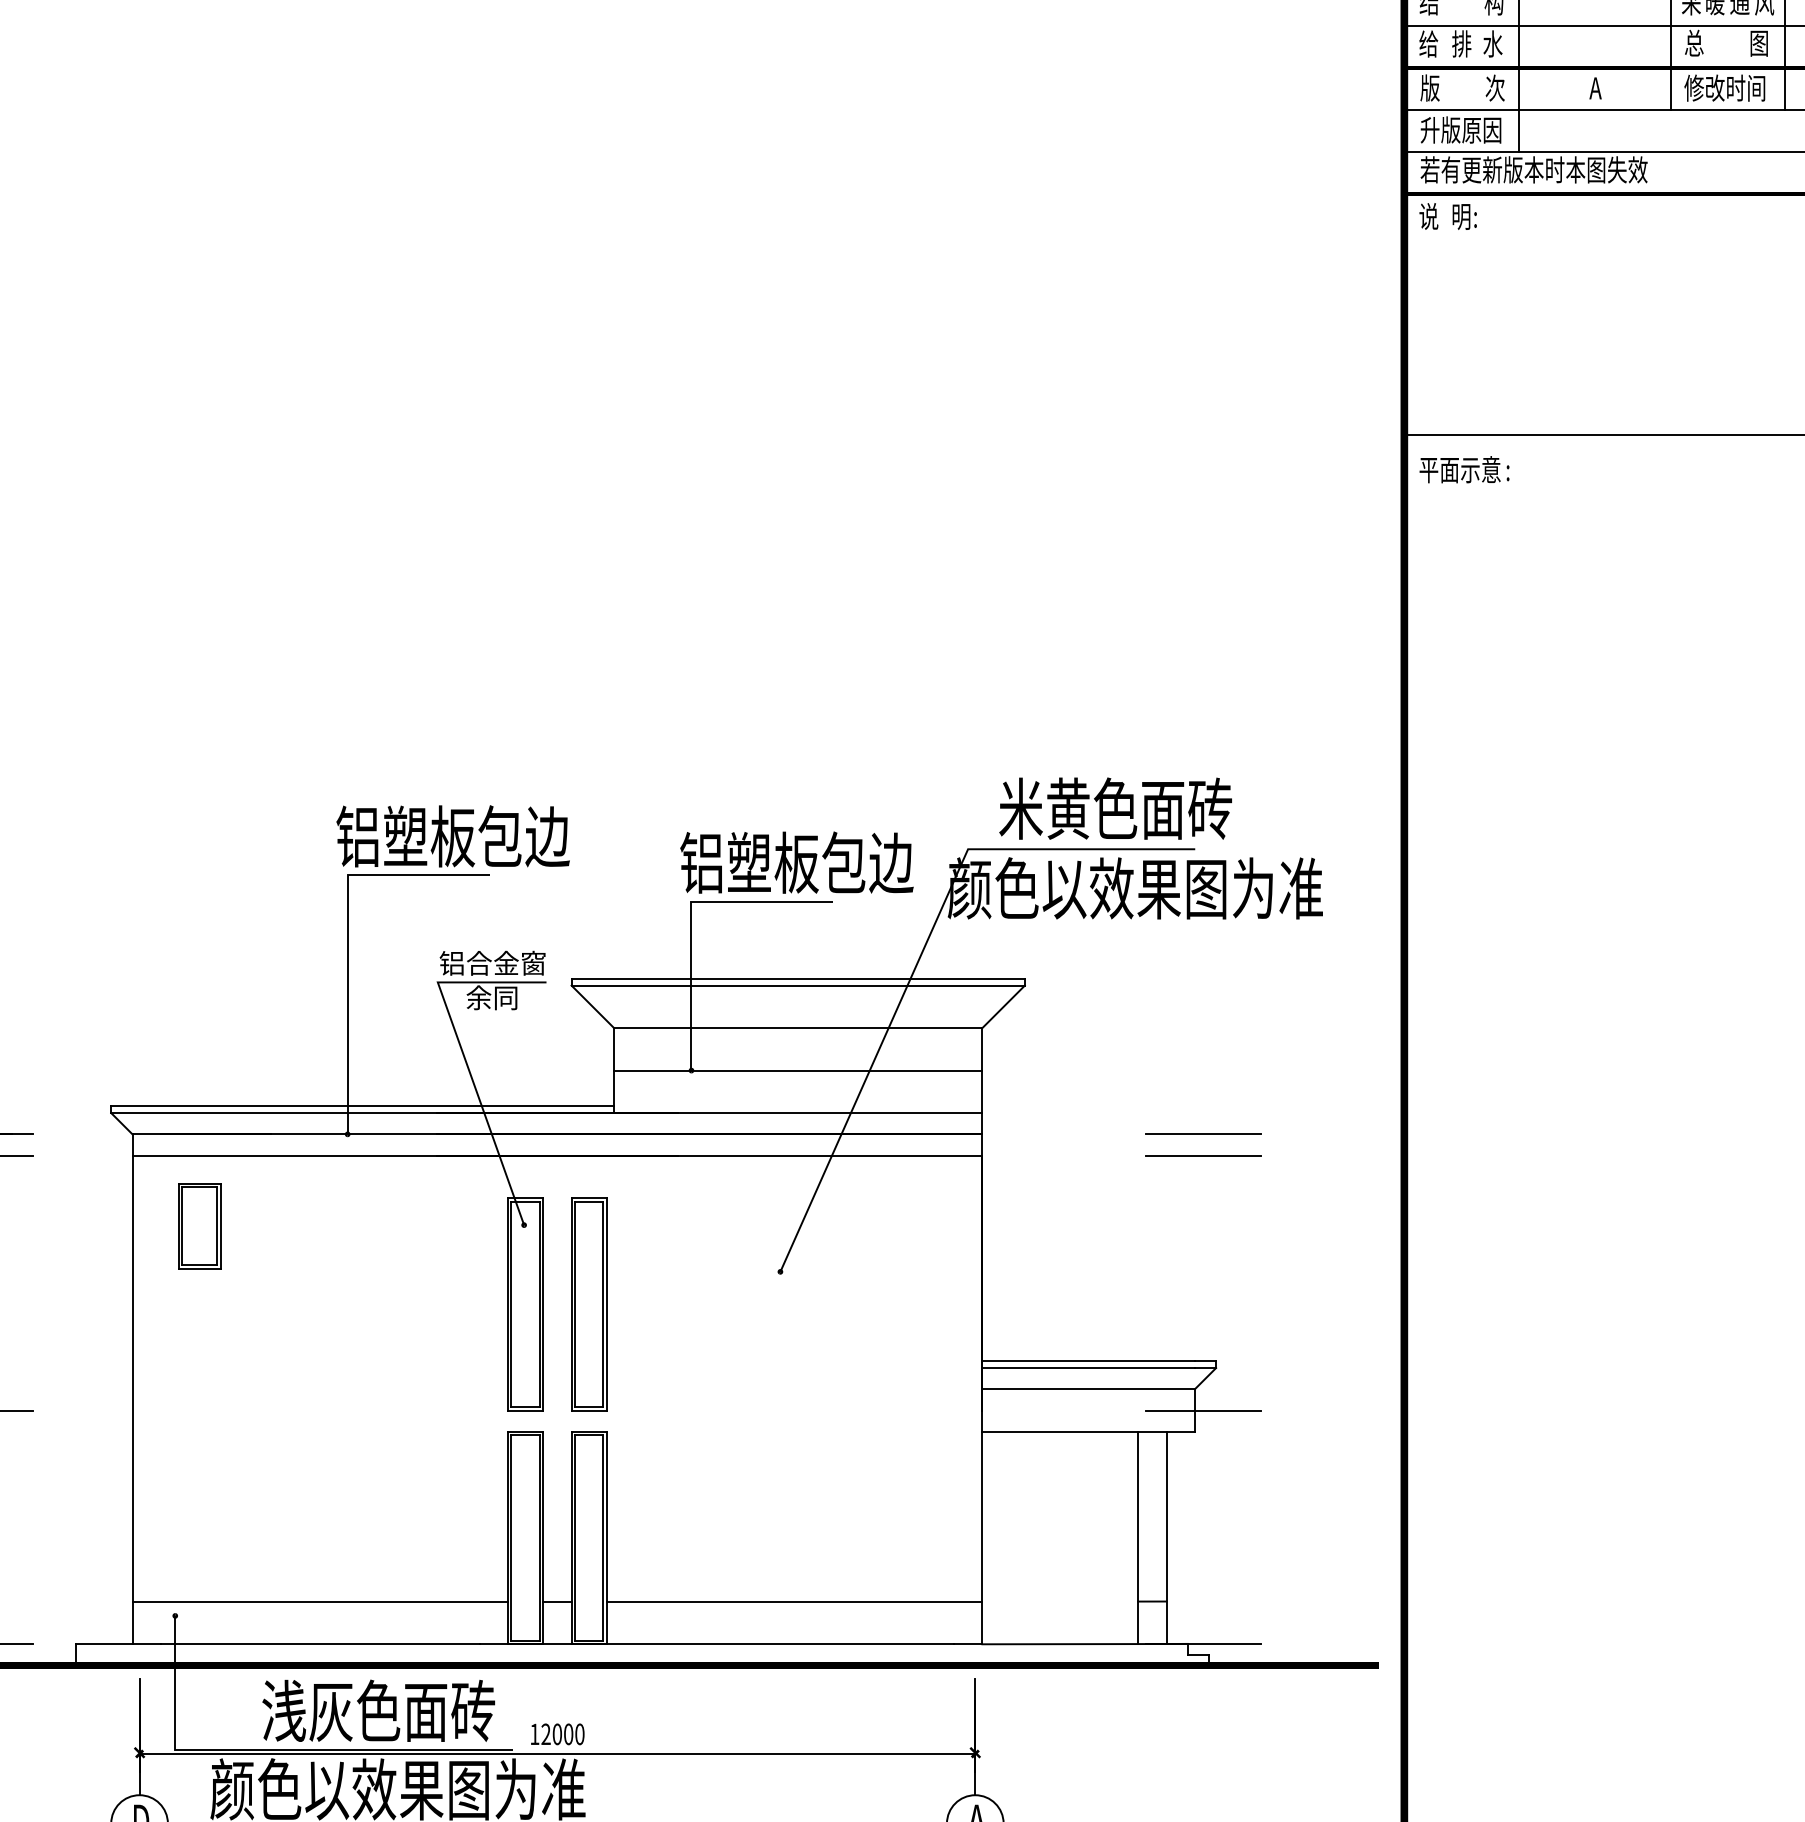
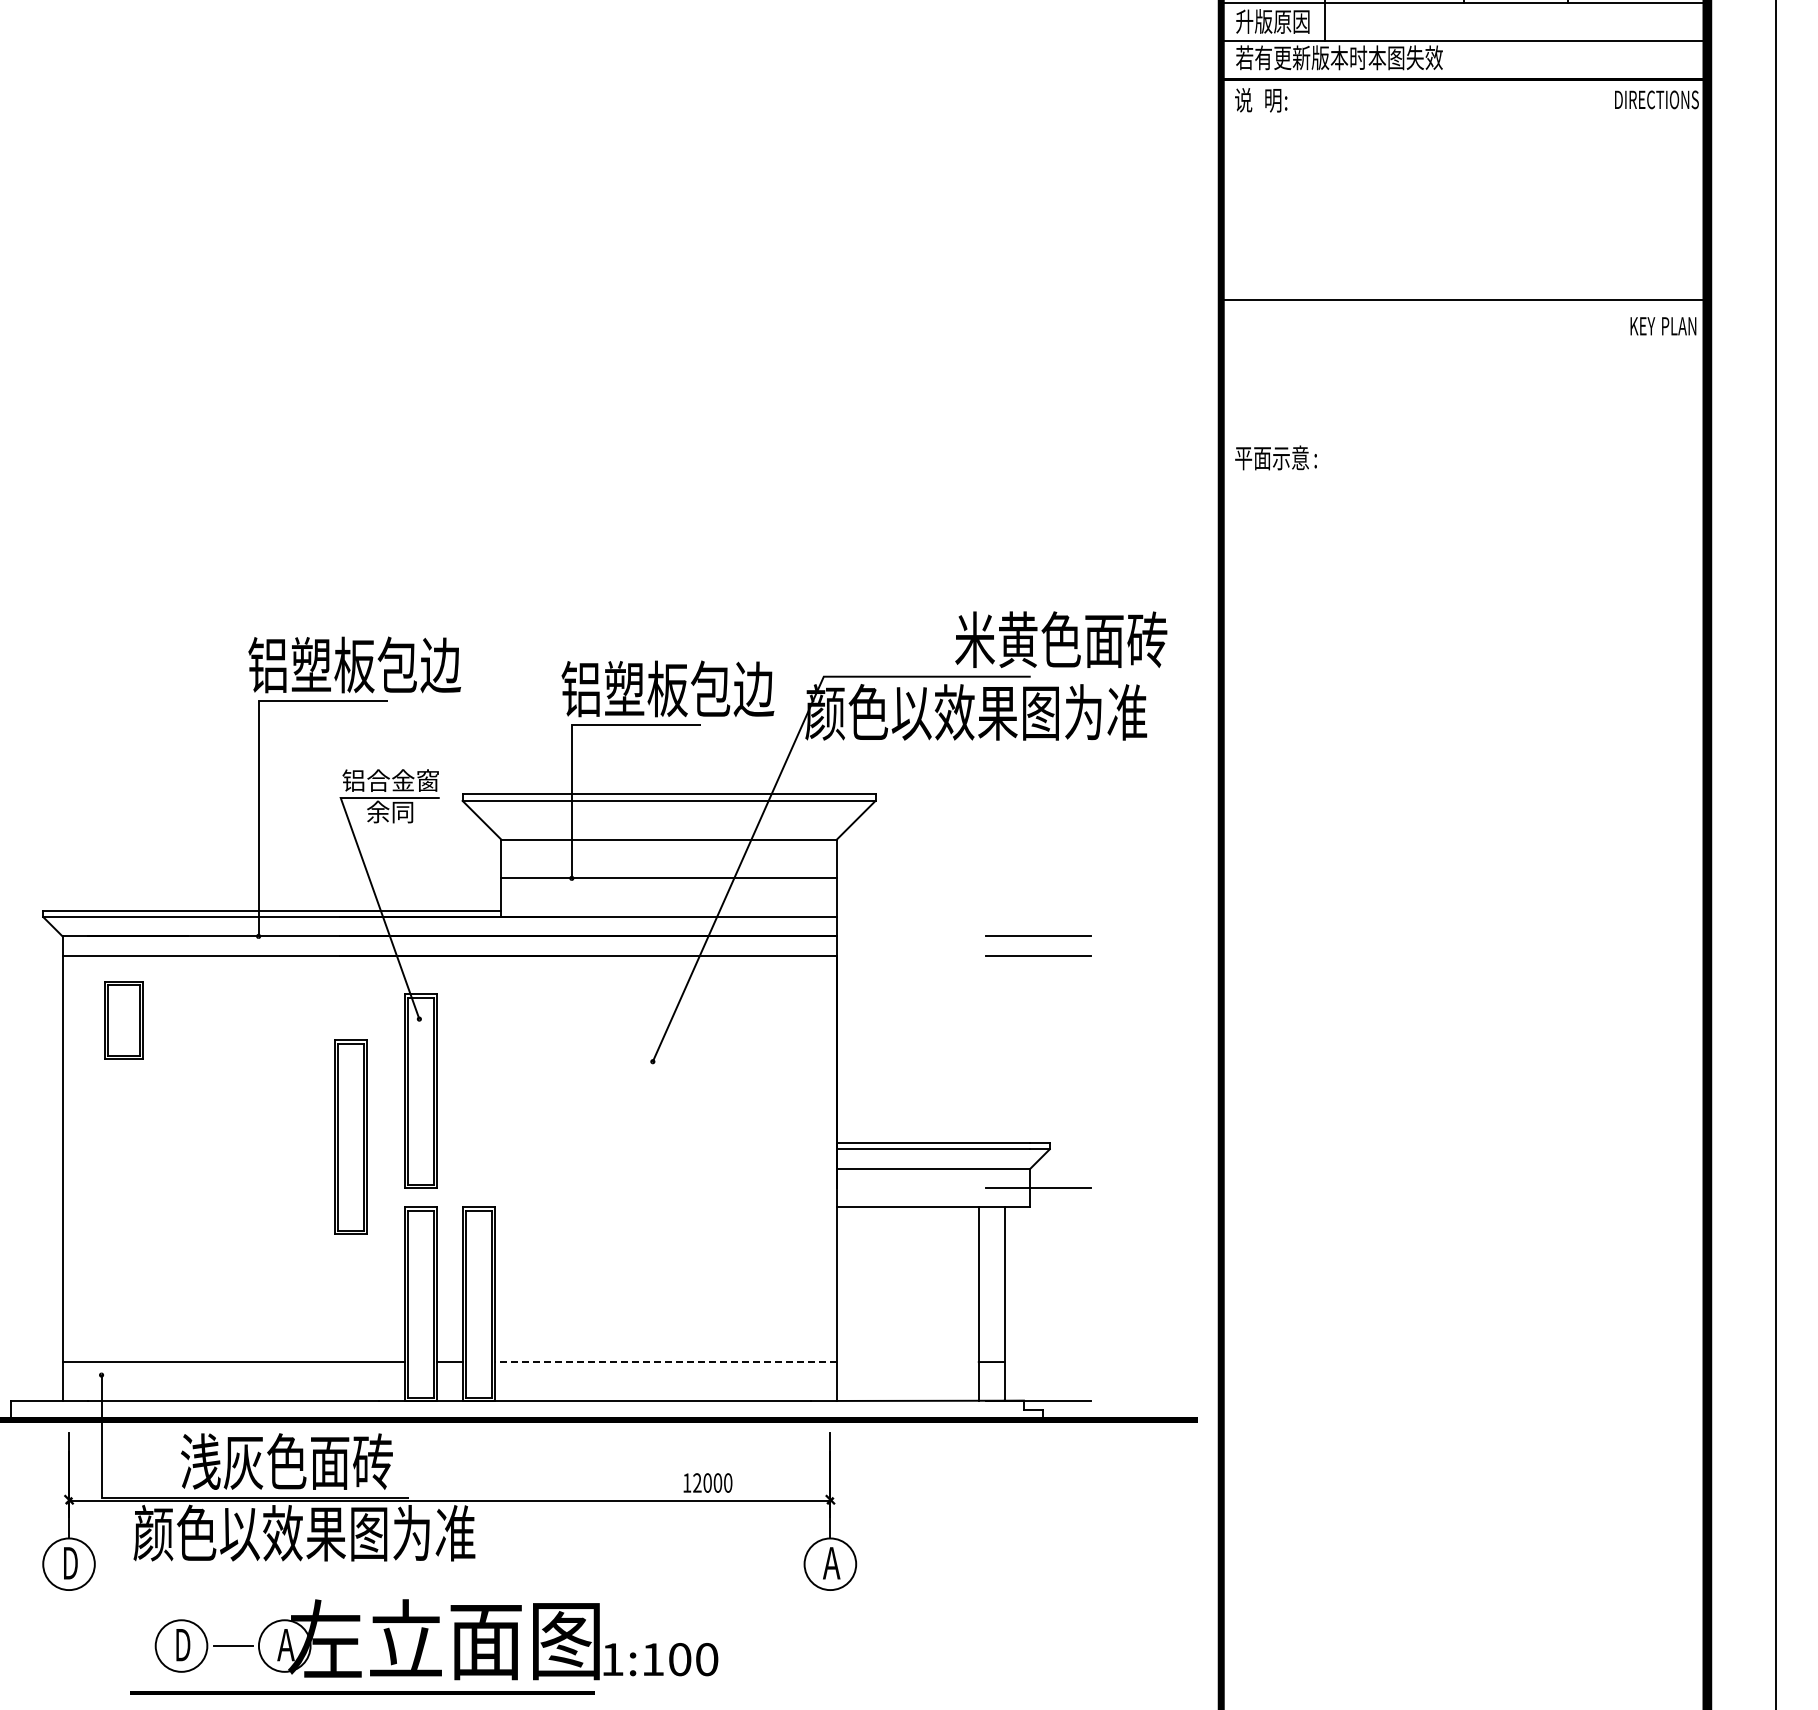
text: (1463, 469) -> (1275, 457), moved
text: (1115, 808) -> (1061, 639), moved
part: (589, 1303) -> (350, 1136), moved
line: (794, 1602) -> (665, 1362), solid -> dashed
text: (557, 1733) -> (707, 1482), moved

